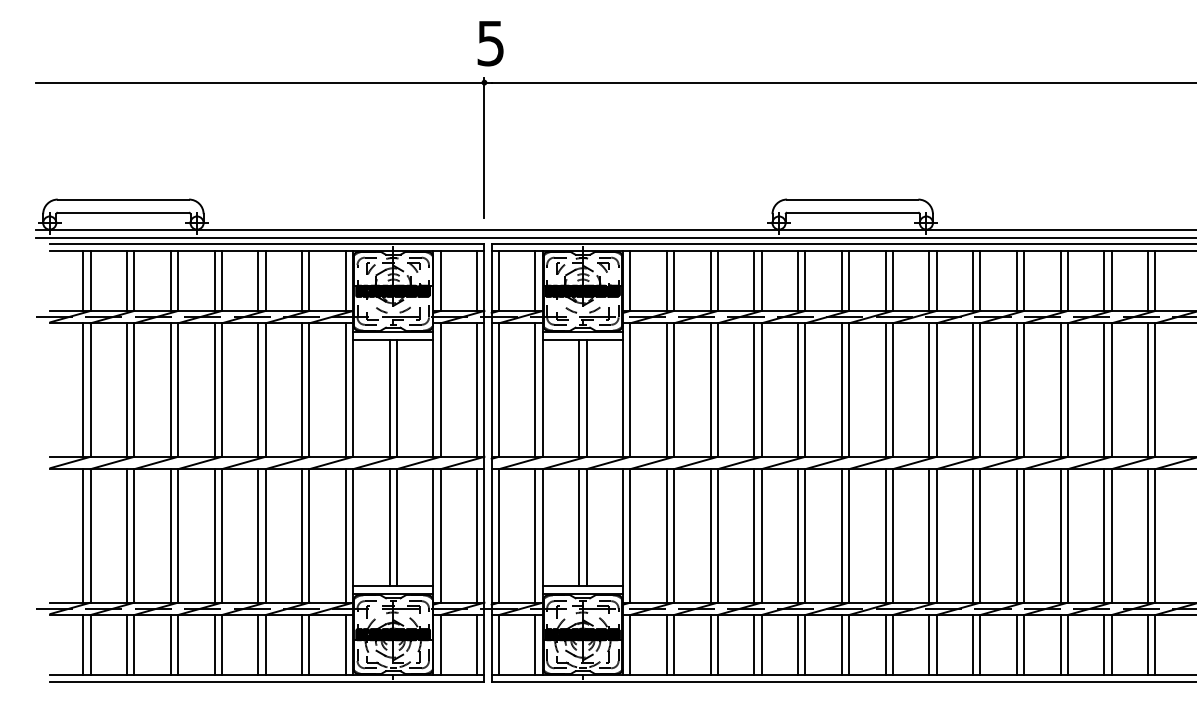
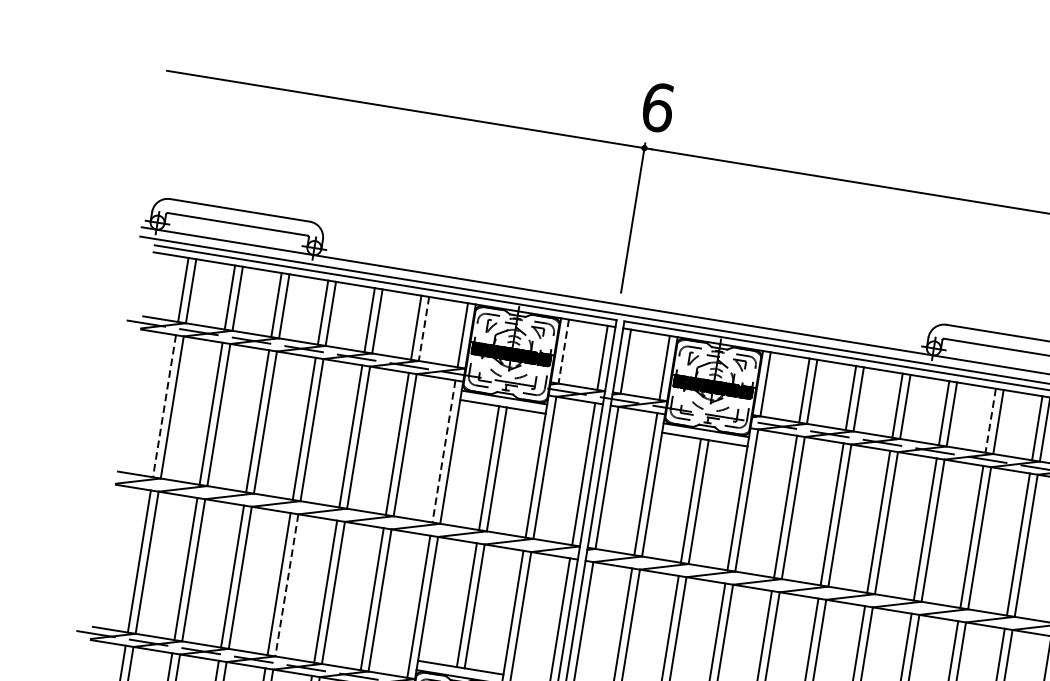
text: (490, 43) -> (657, 107), 5 -> 6
line: (309, 281) -> (424, 329), solid -> dashed
line: (440, 281) -> (563, 352), solid -> dashed
line: (841, 281) -> (990, 421), solid -> dashed
line: (83, 390) -> (164, 406), solid -> dashed
line: (345, 390) -> (443, 451), solid -> dashed
line: (221, 535) -> (286, 584), solid -> dashed

